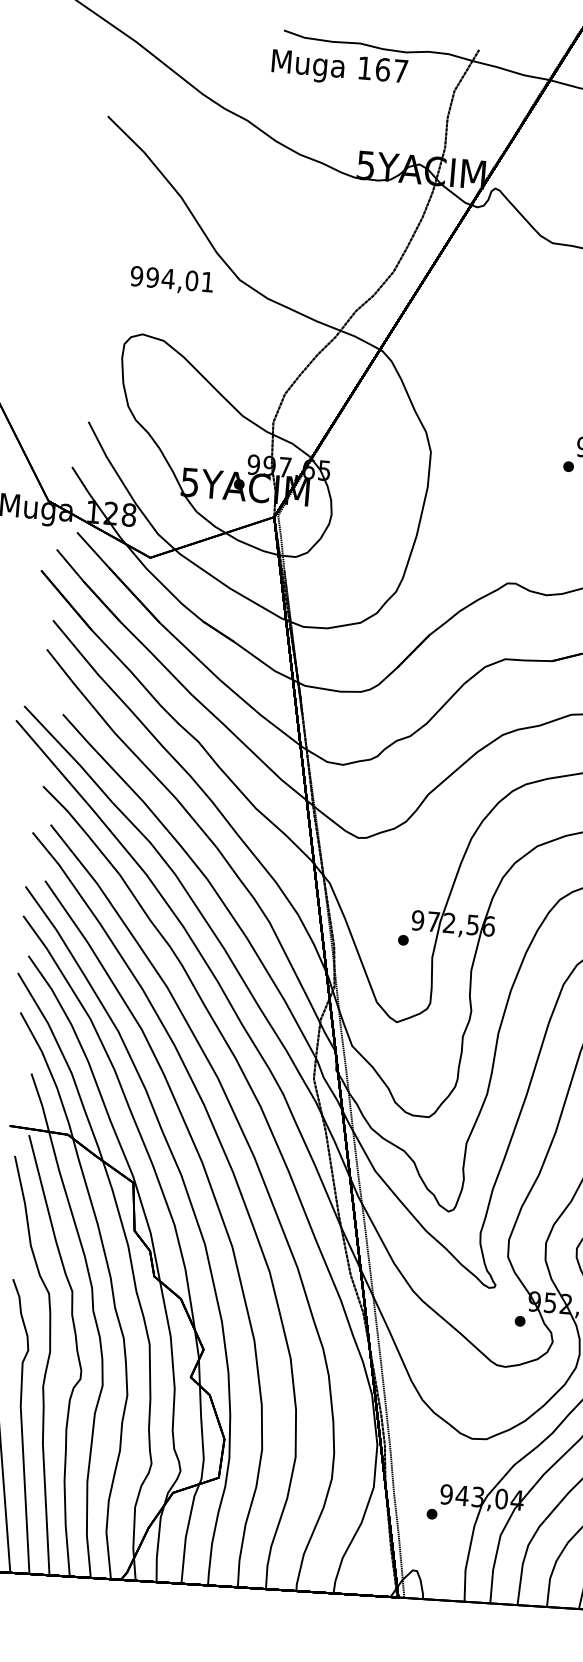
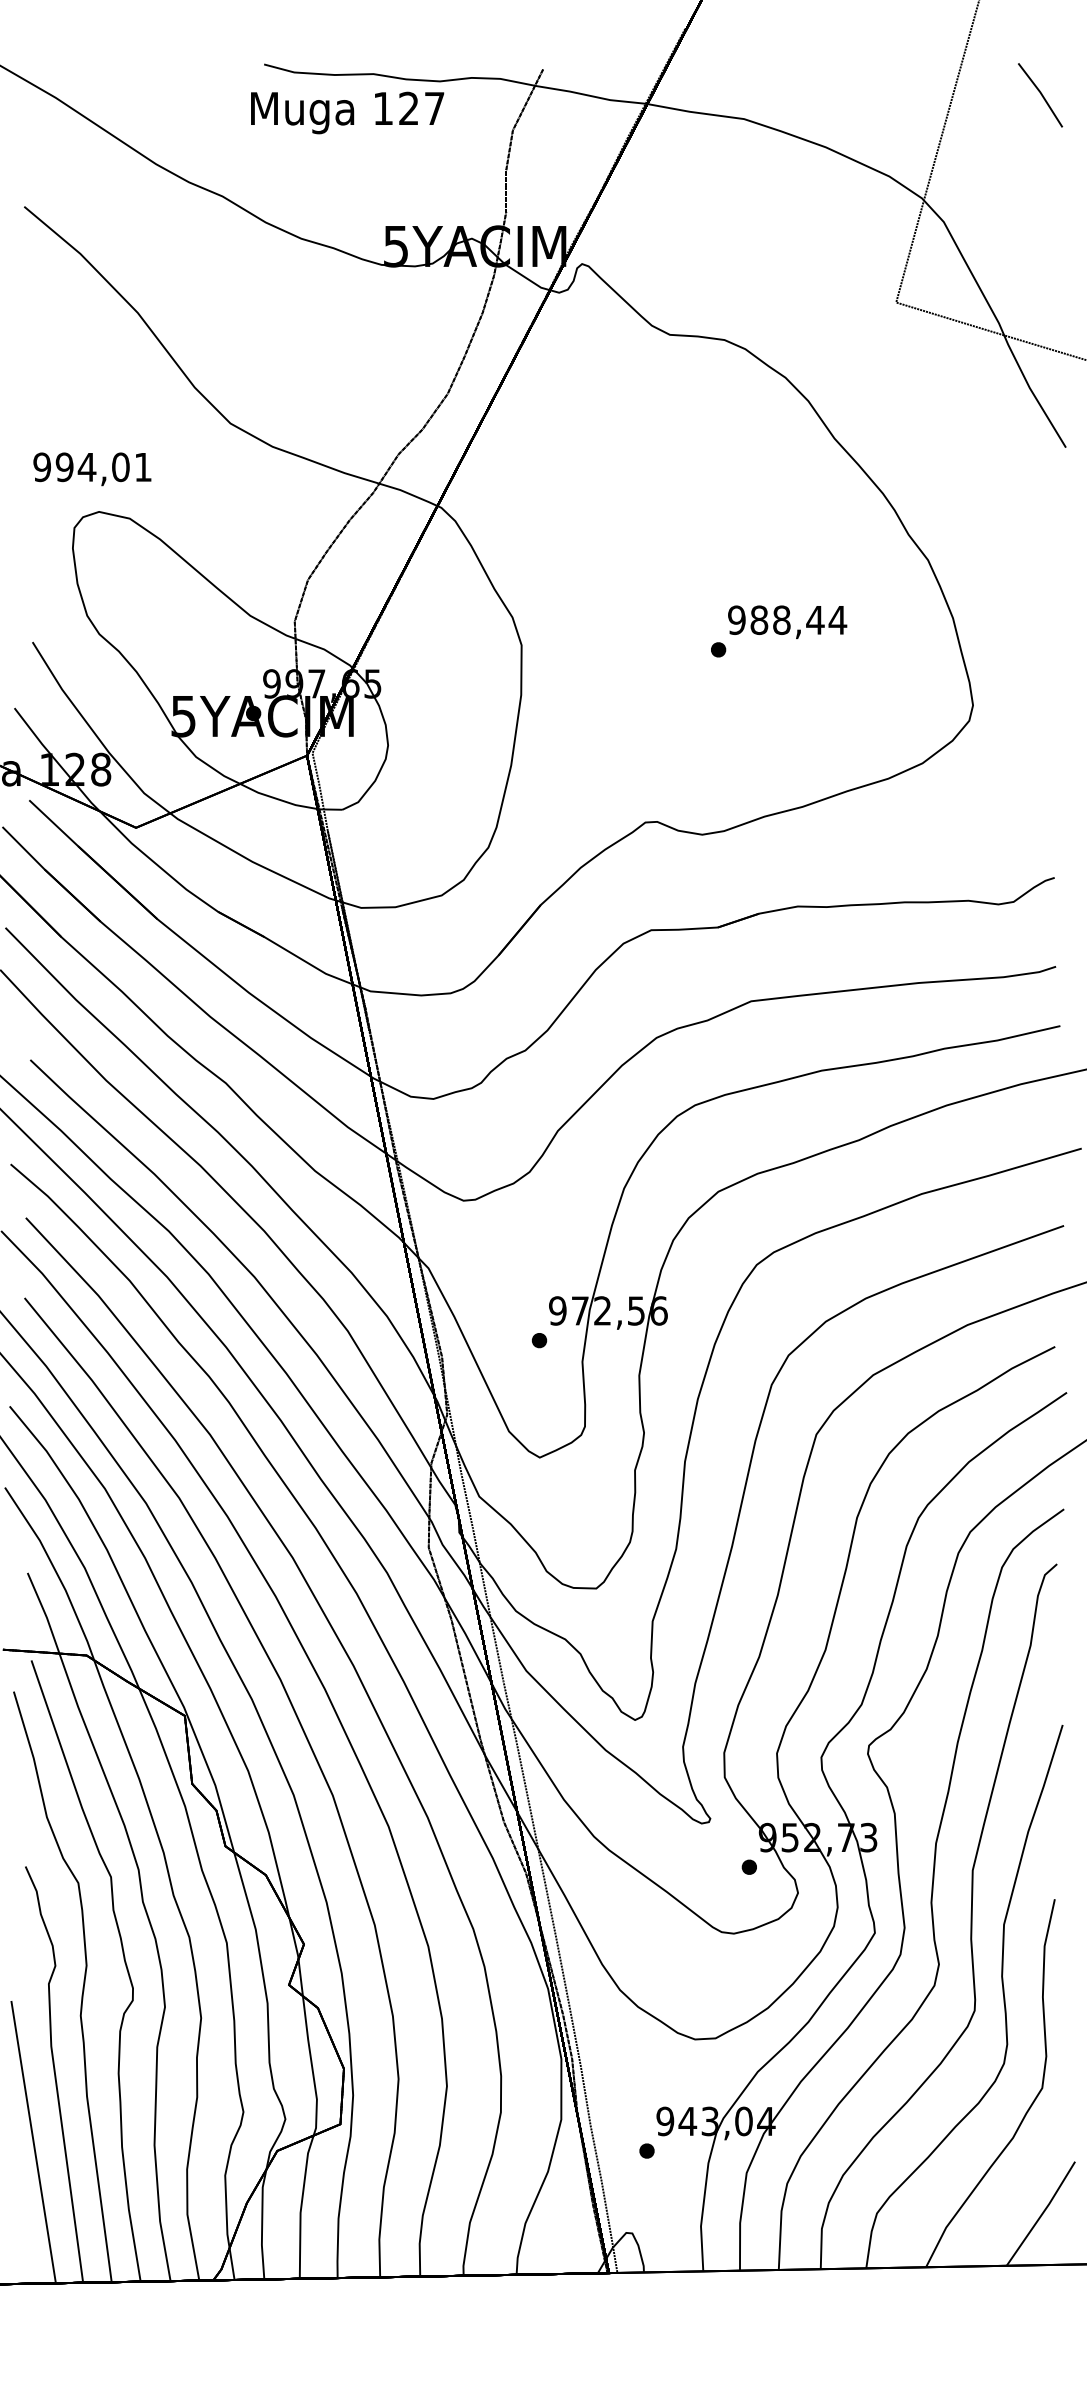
text: (383, 69) -> (409, 108), 167 -> 127
text: (171, 280) -> (92, 469), moved

